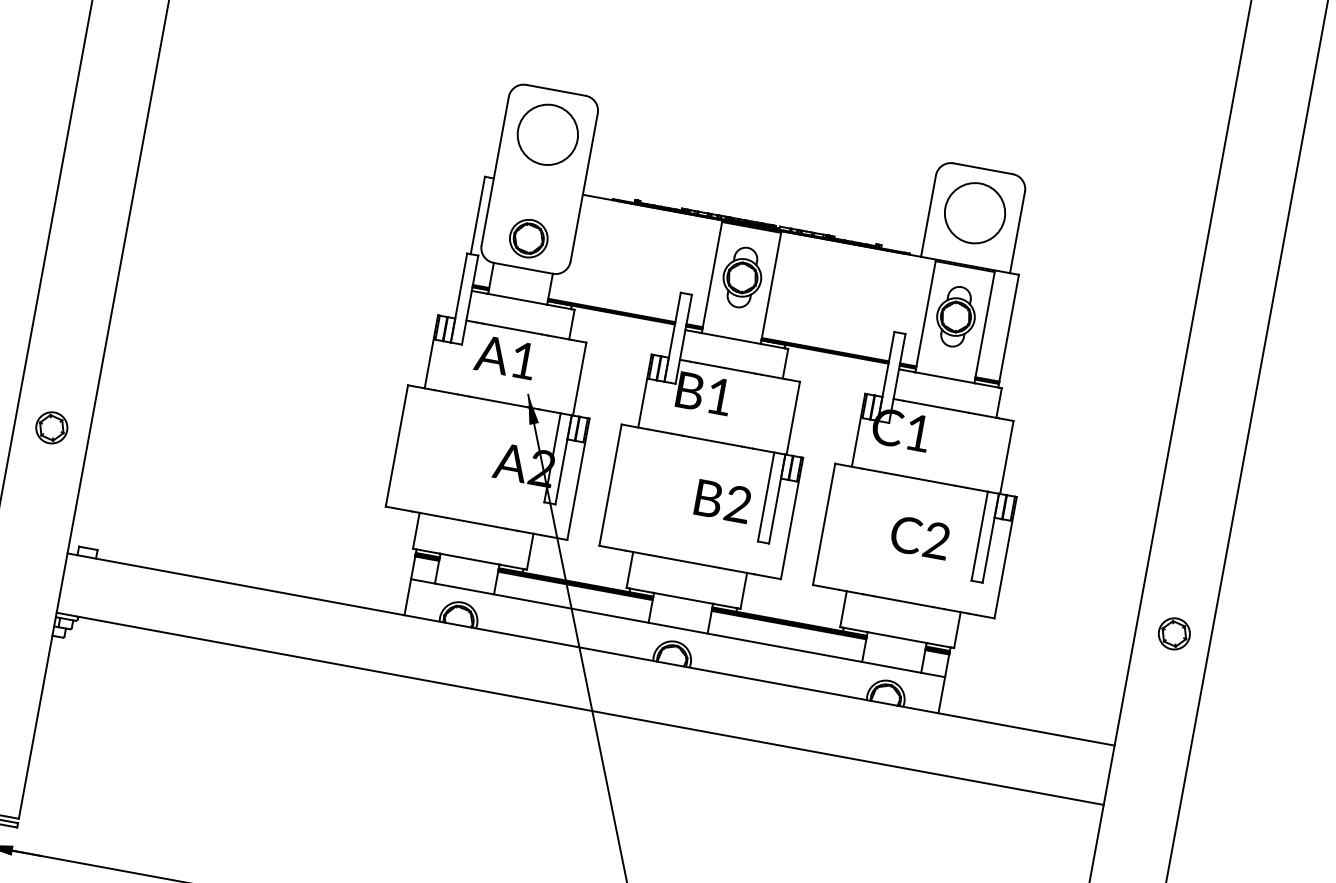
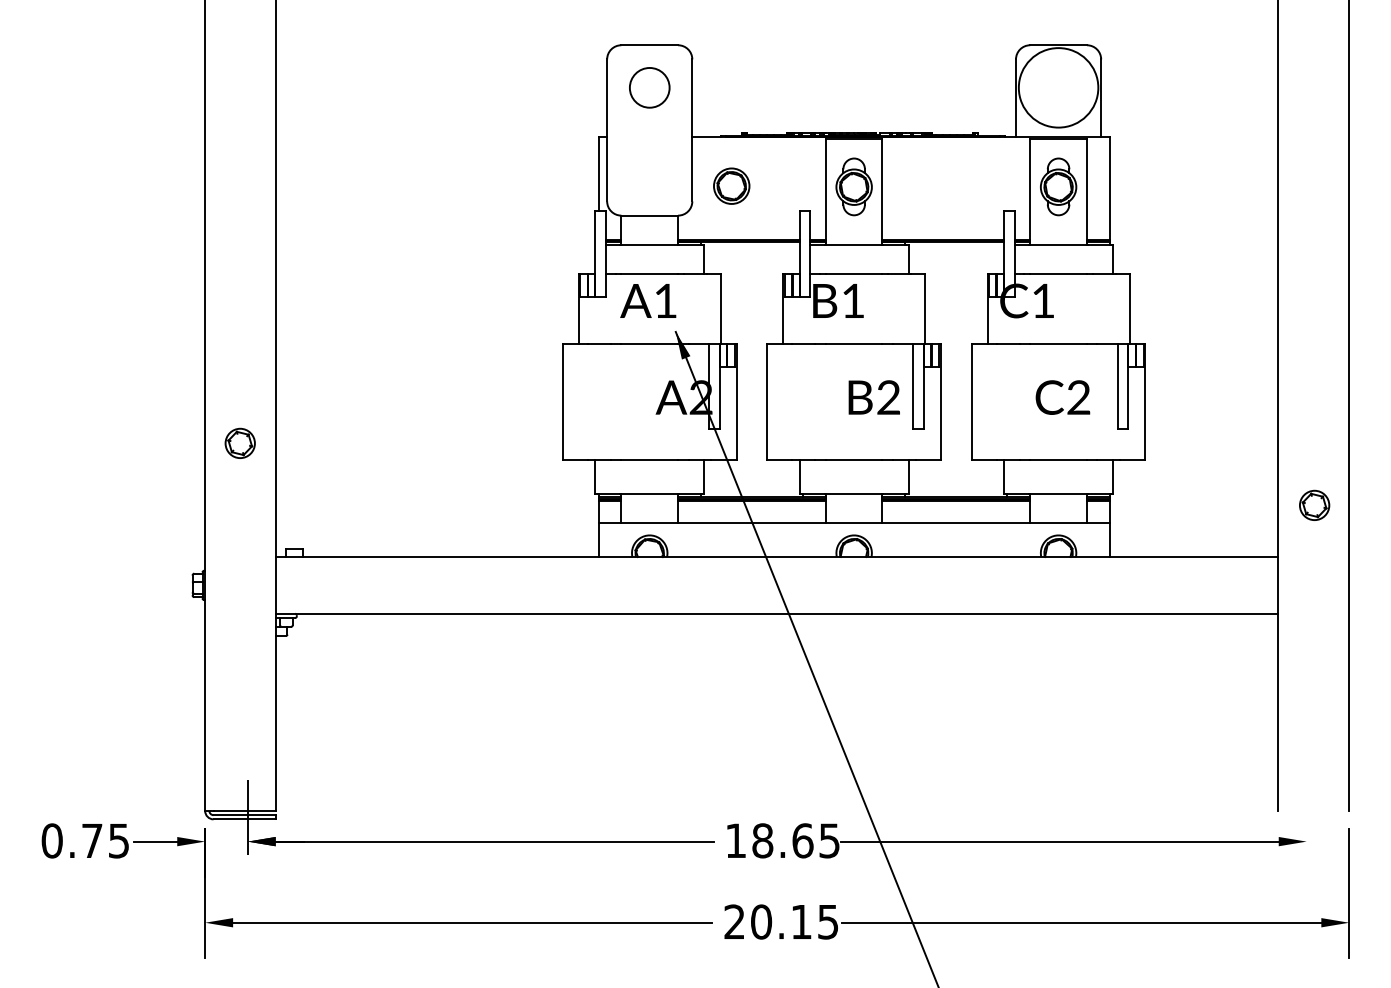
circle: (547, 134) -> (649, 87), size x0.7
circle: (975, 212) -> (1058, 87), size x1.4
part: (528, 237) -> (731, 185), moved
part: (1174, 632) -> (1314, 504), moved

